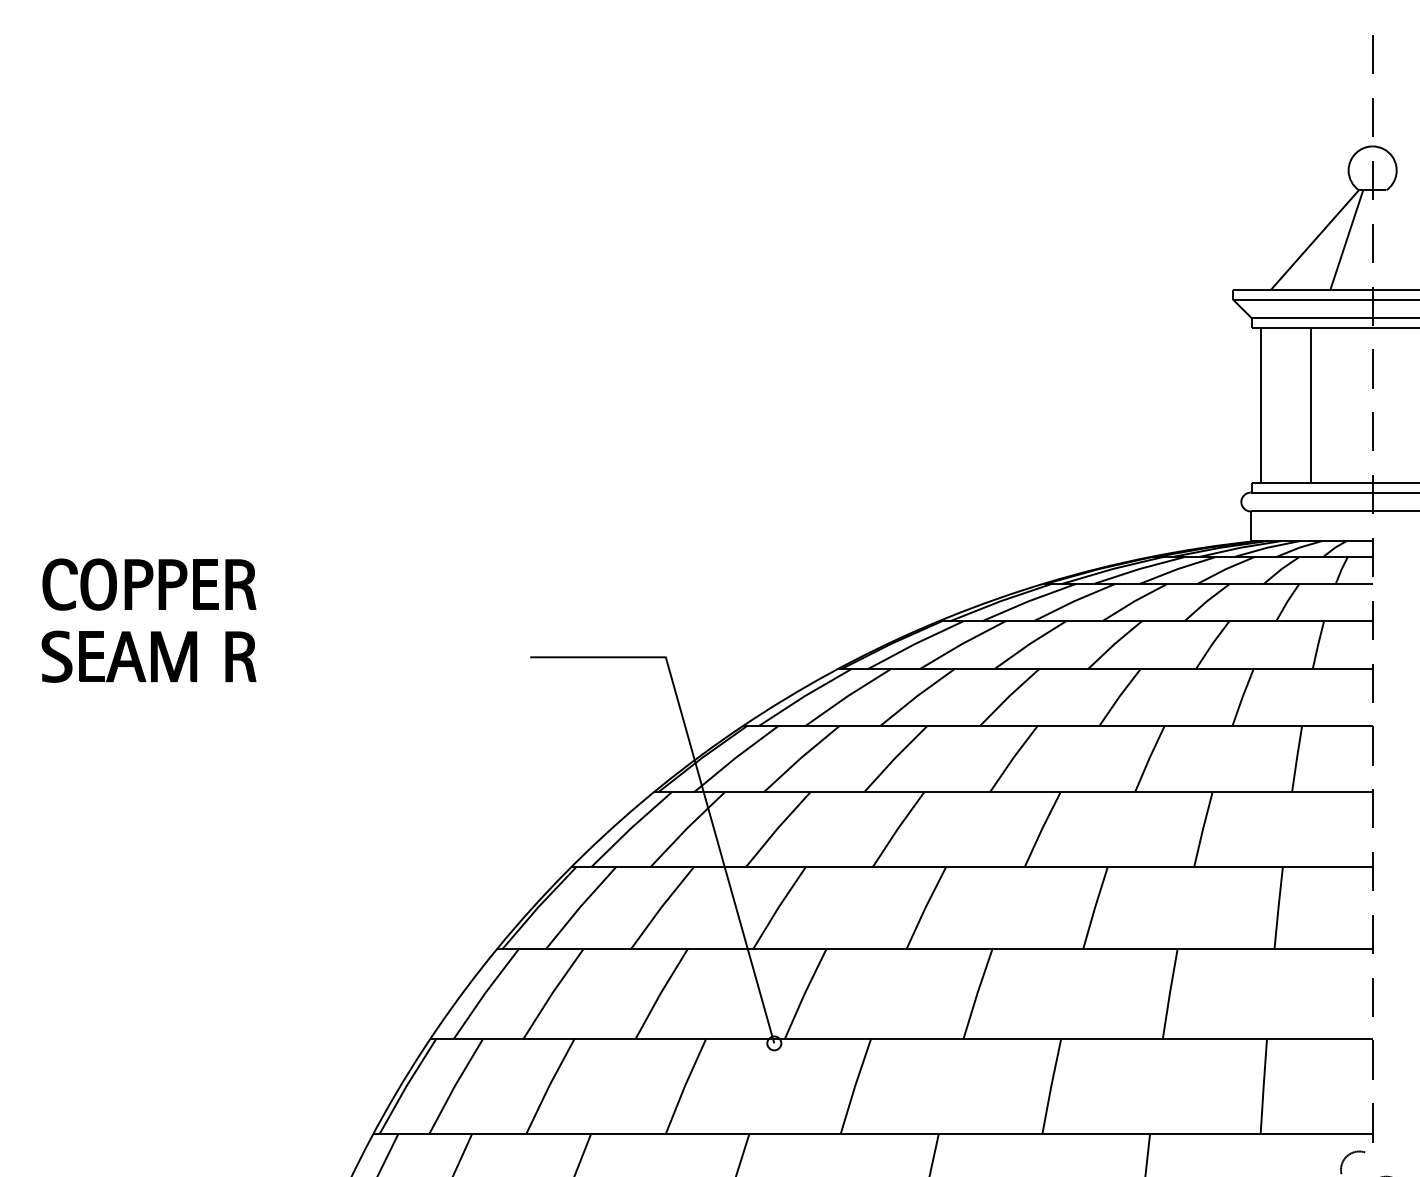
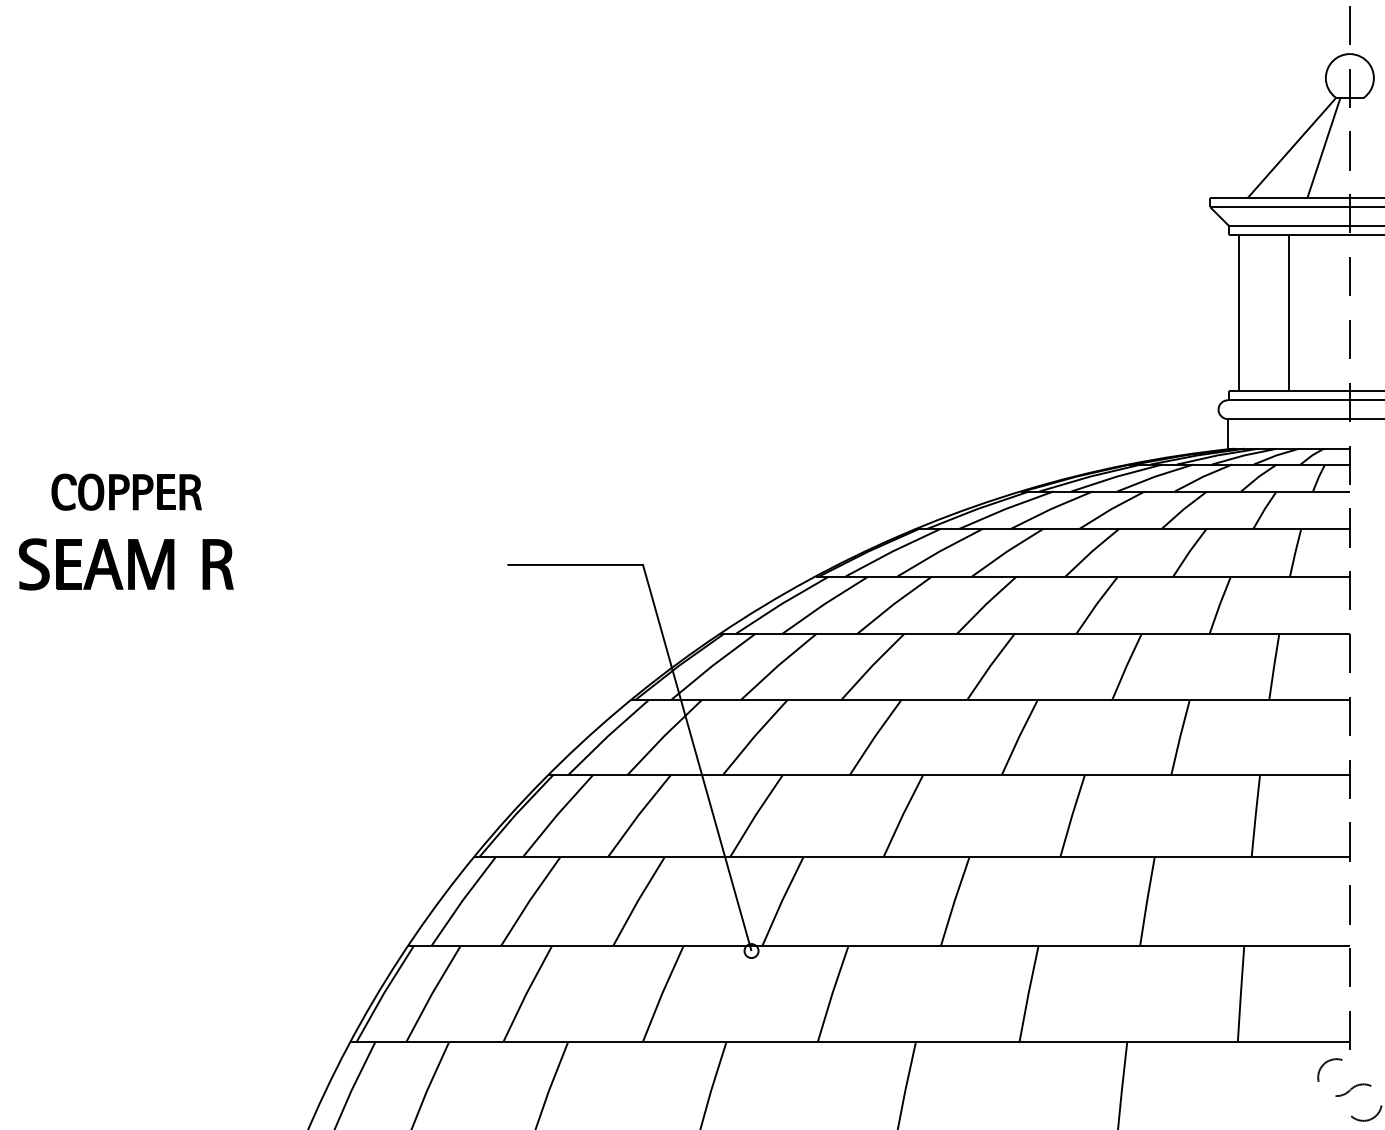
part: (149, 584) -> (126, 492), size x0.7

